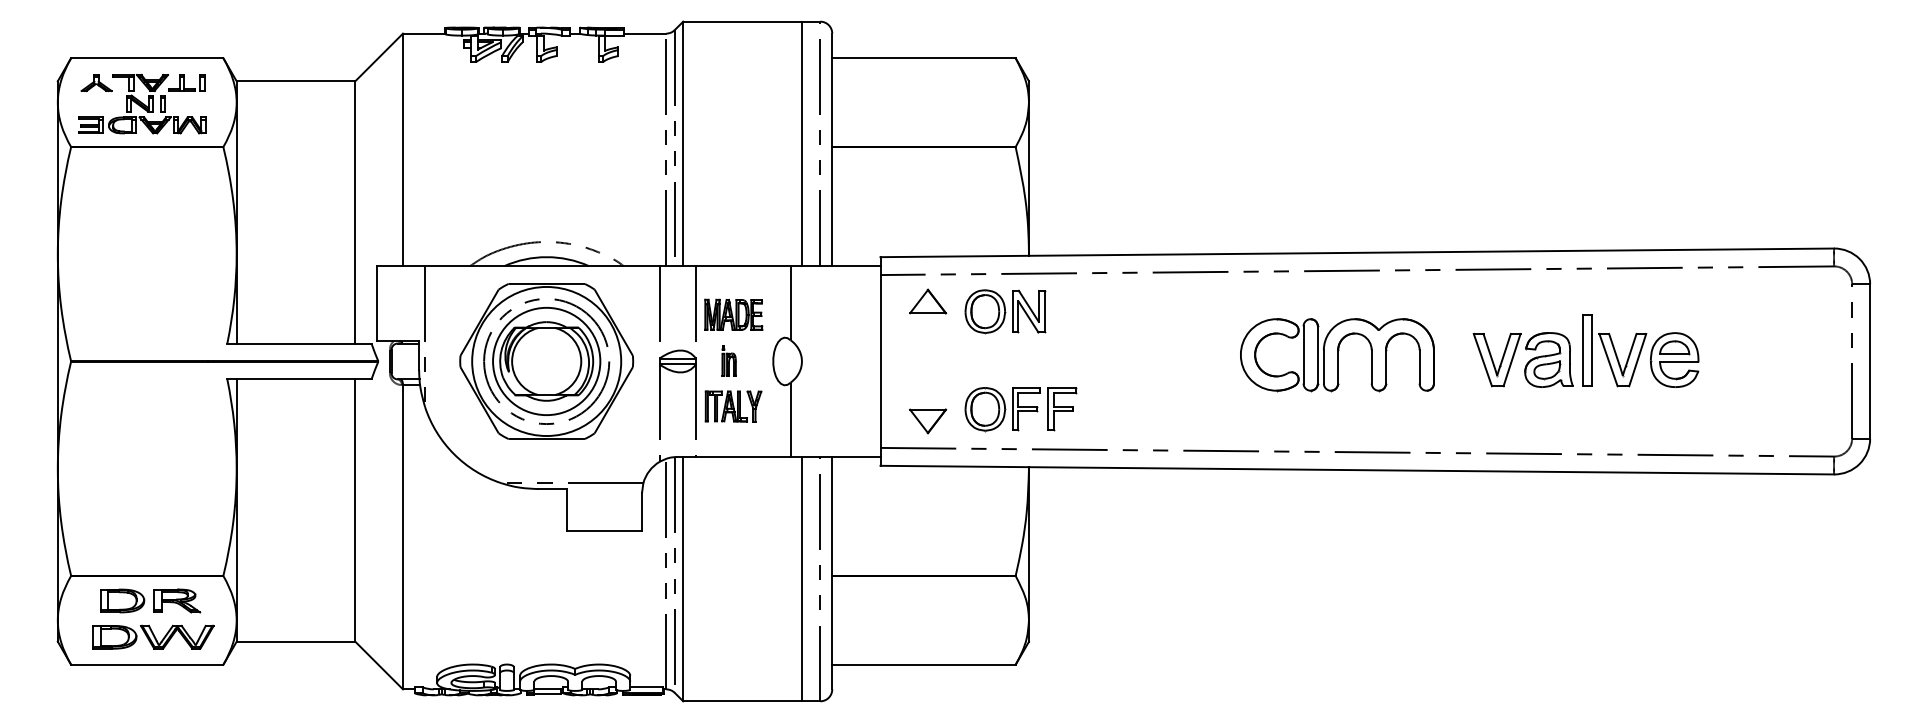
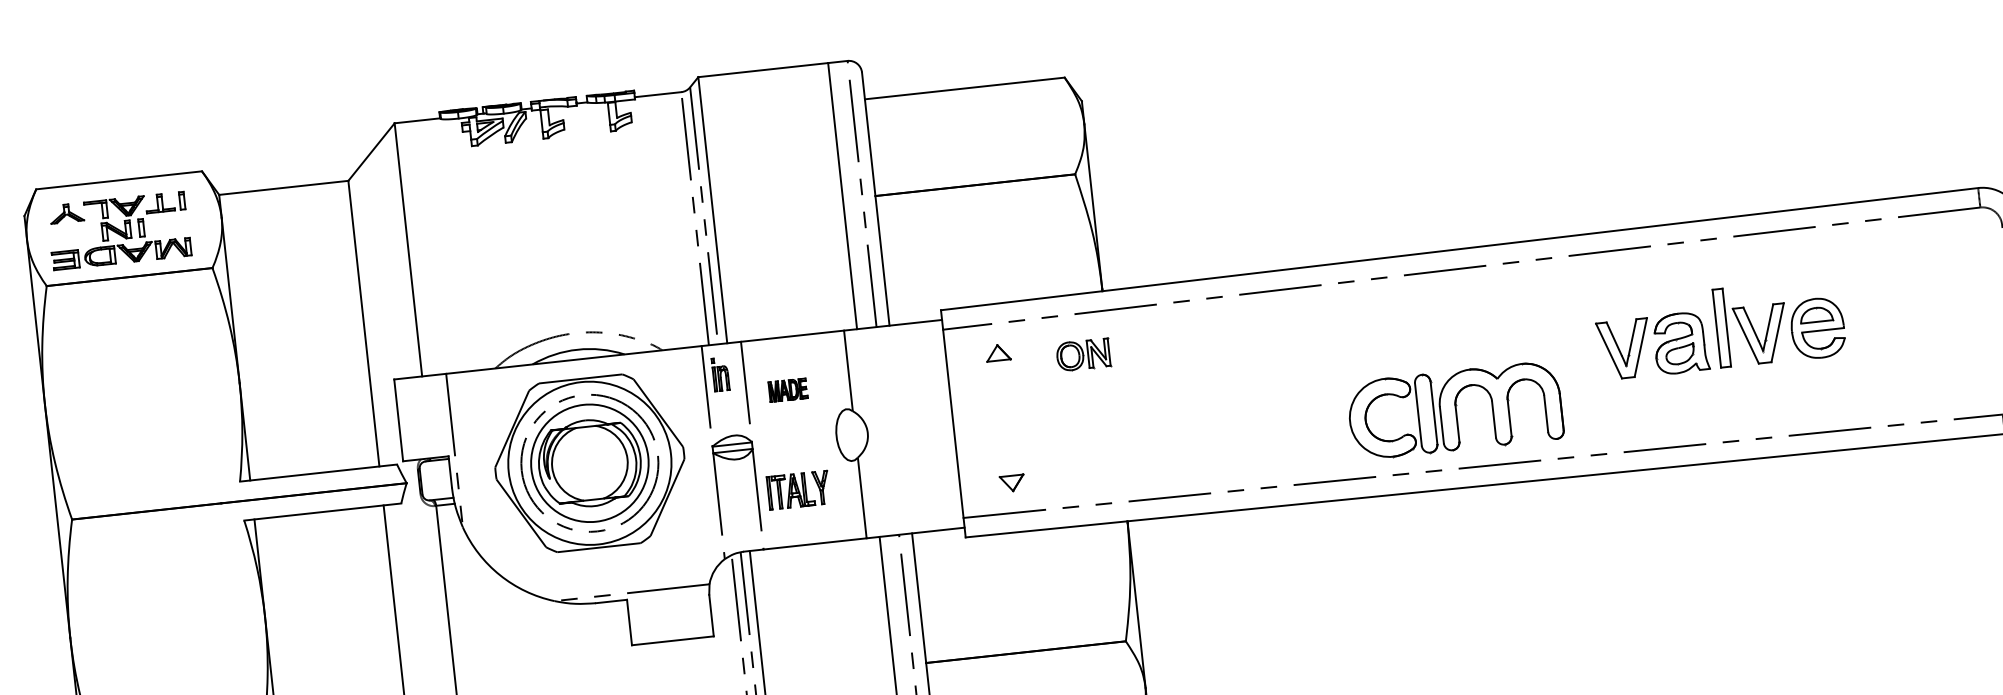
part: (928, 301) -> (998, 352), size x0.6
part: (1005, 311) -> (1083, 354), size x0.6
part: (733, 314) -> (787, 390), size x0.6
part: (1337, 355) -> (1455, 411), moved
part: (728, 360) -> (719, 374), moved
part: (1020, 409) -> (1111, 459), removed
part: (928, 421) -> (1012, 483), size x0.6

